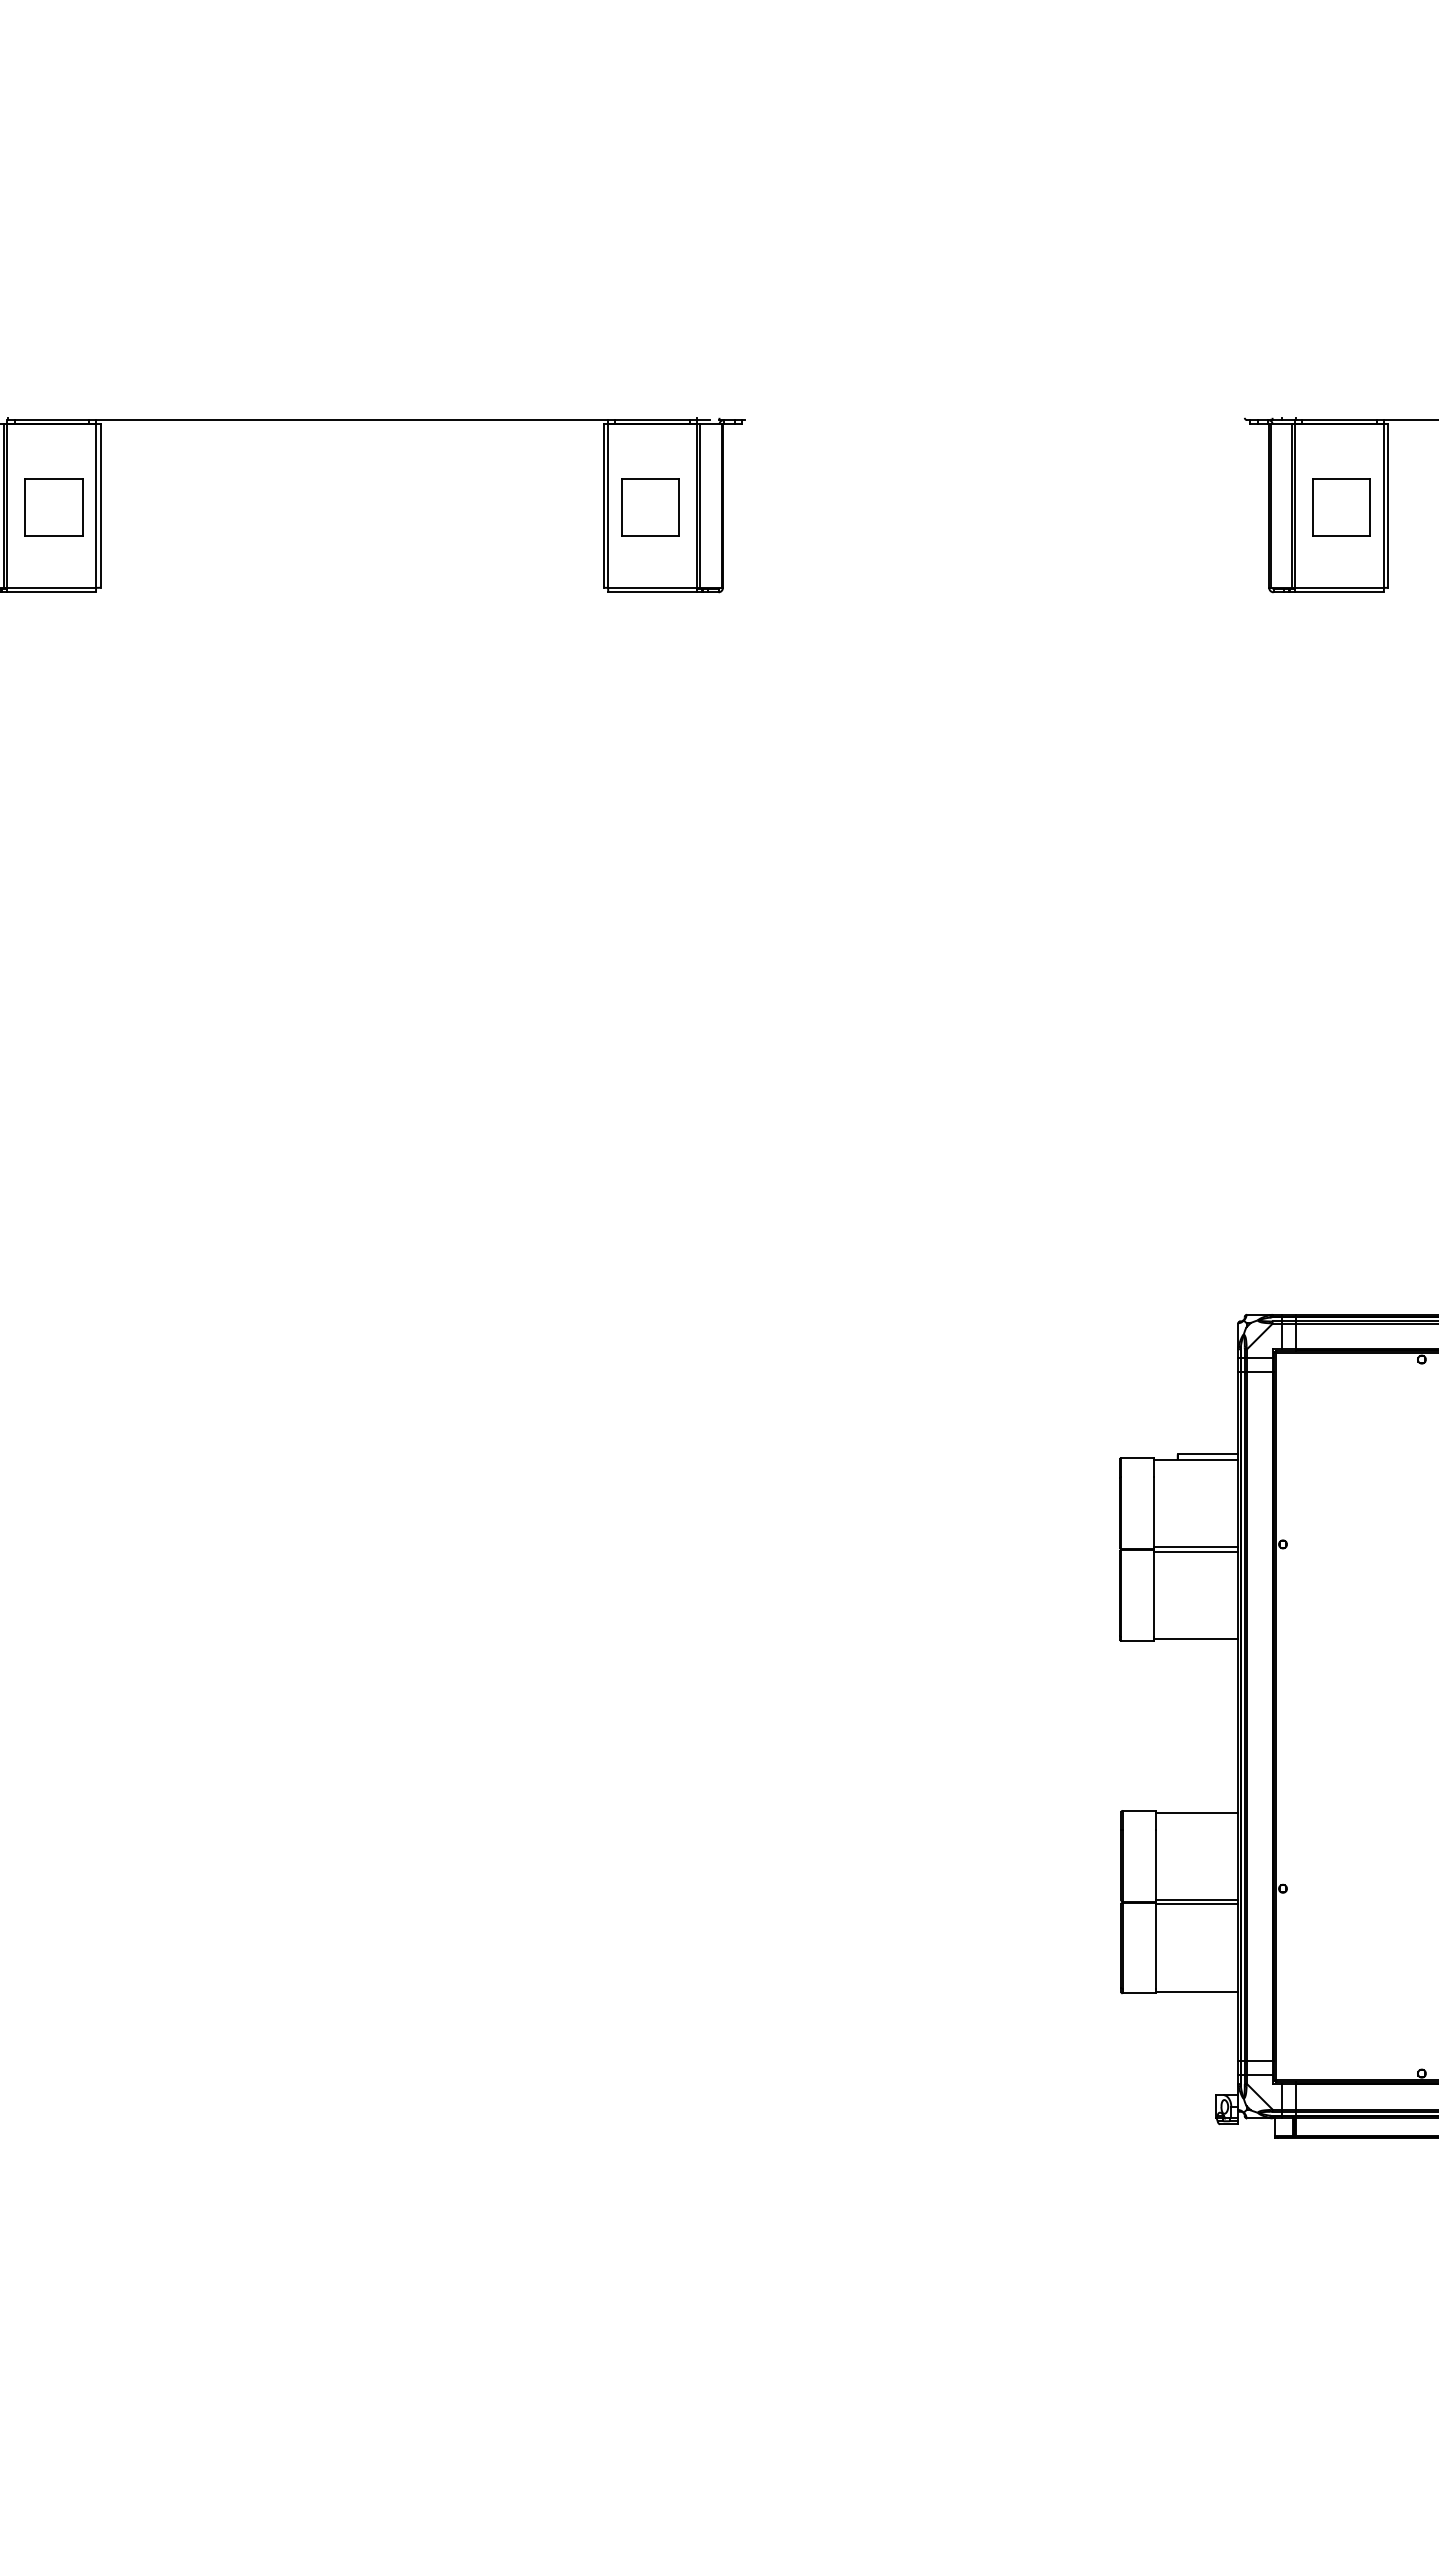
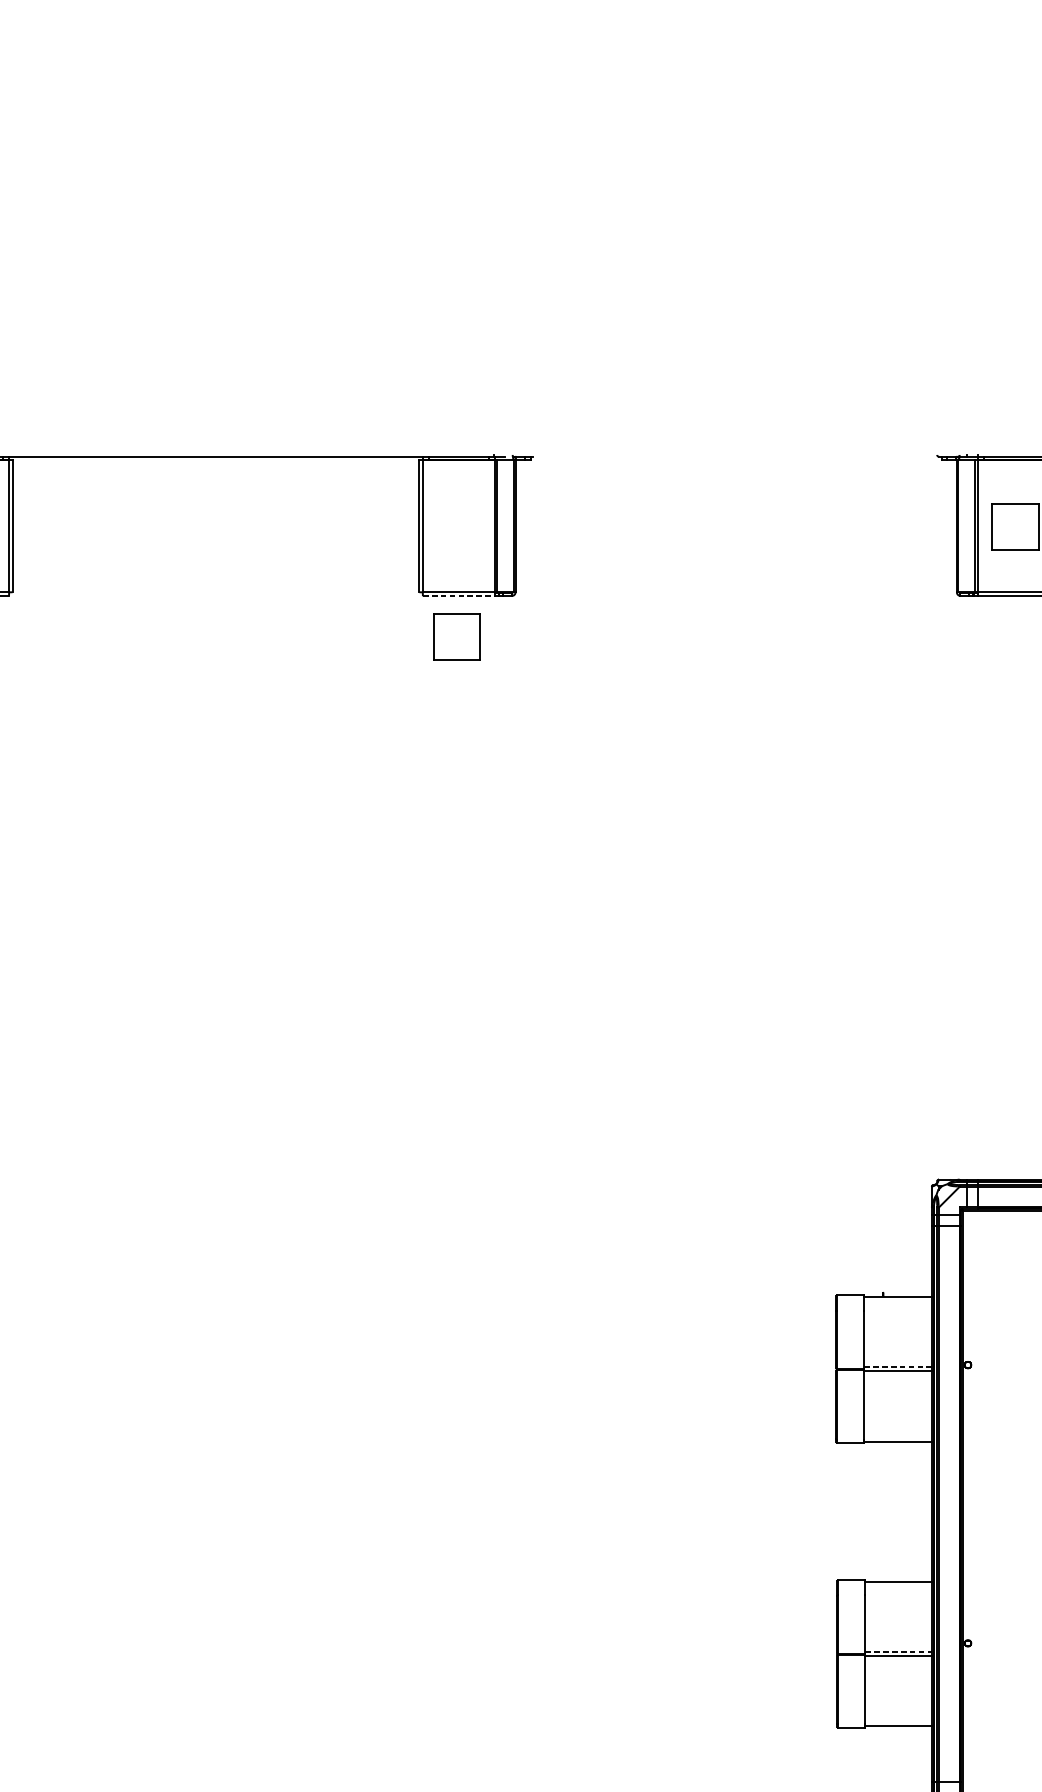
part: (650, 507) -> (457, 637), moved
line: (653, 592) -> (459, 596), solid -> dashed
line: (1207, 1453) -> (907, 1291), removed
line: (1196, 1547) -> (898, 1367), solid -> dashed
line: (1197, 1899) -> (898, 1651), solid -> dashed

